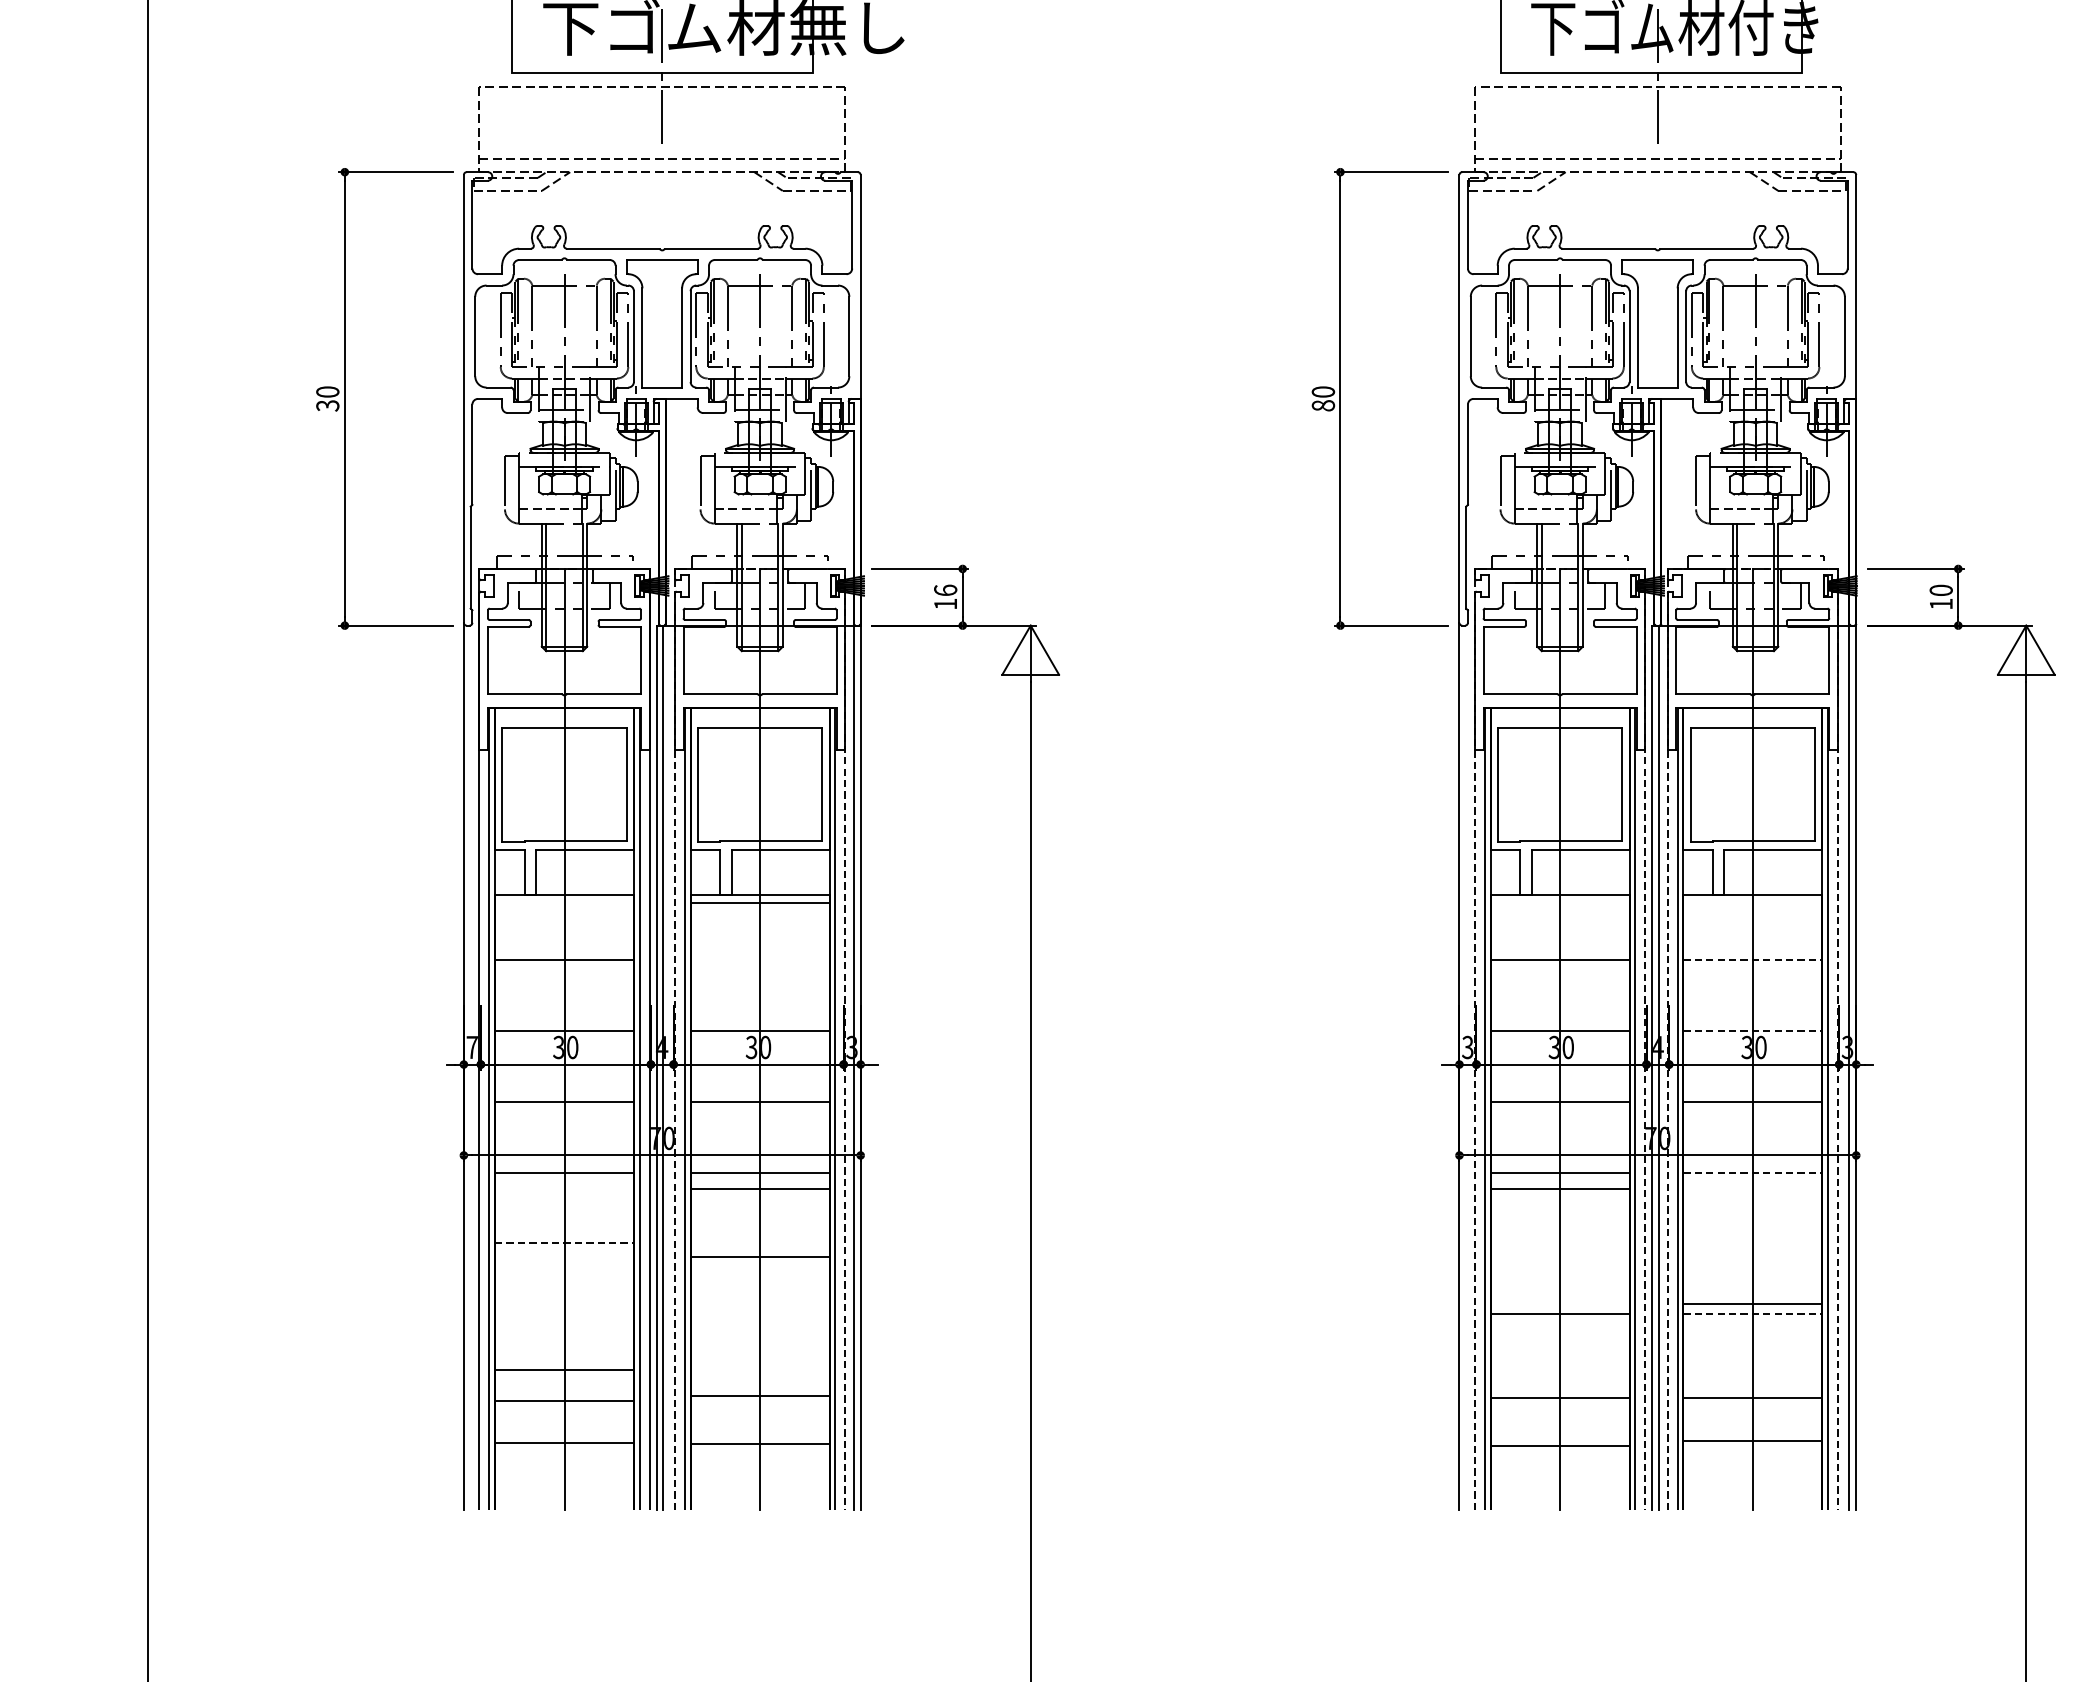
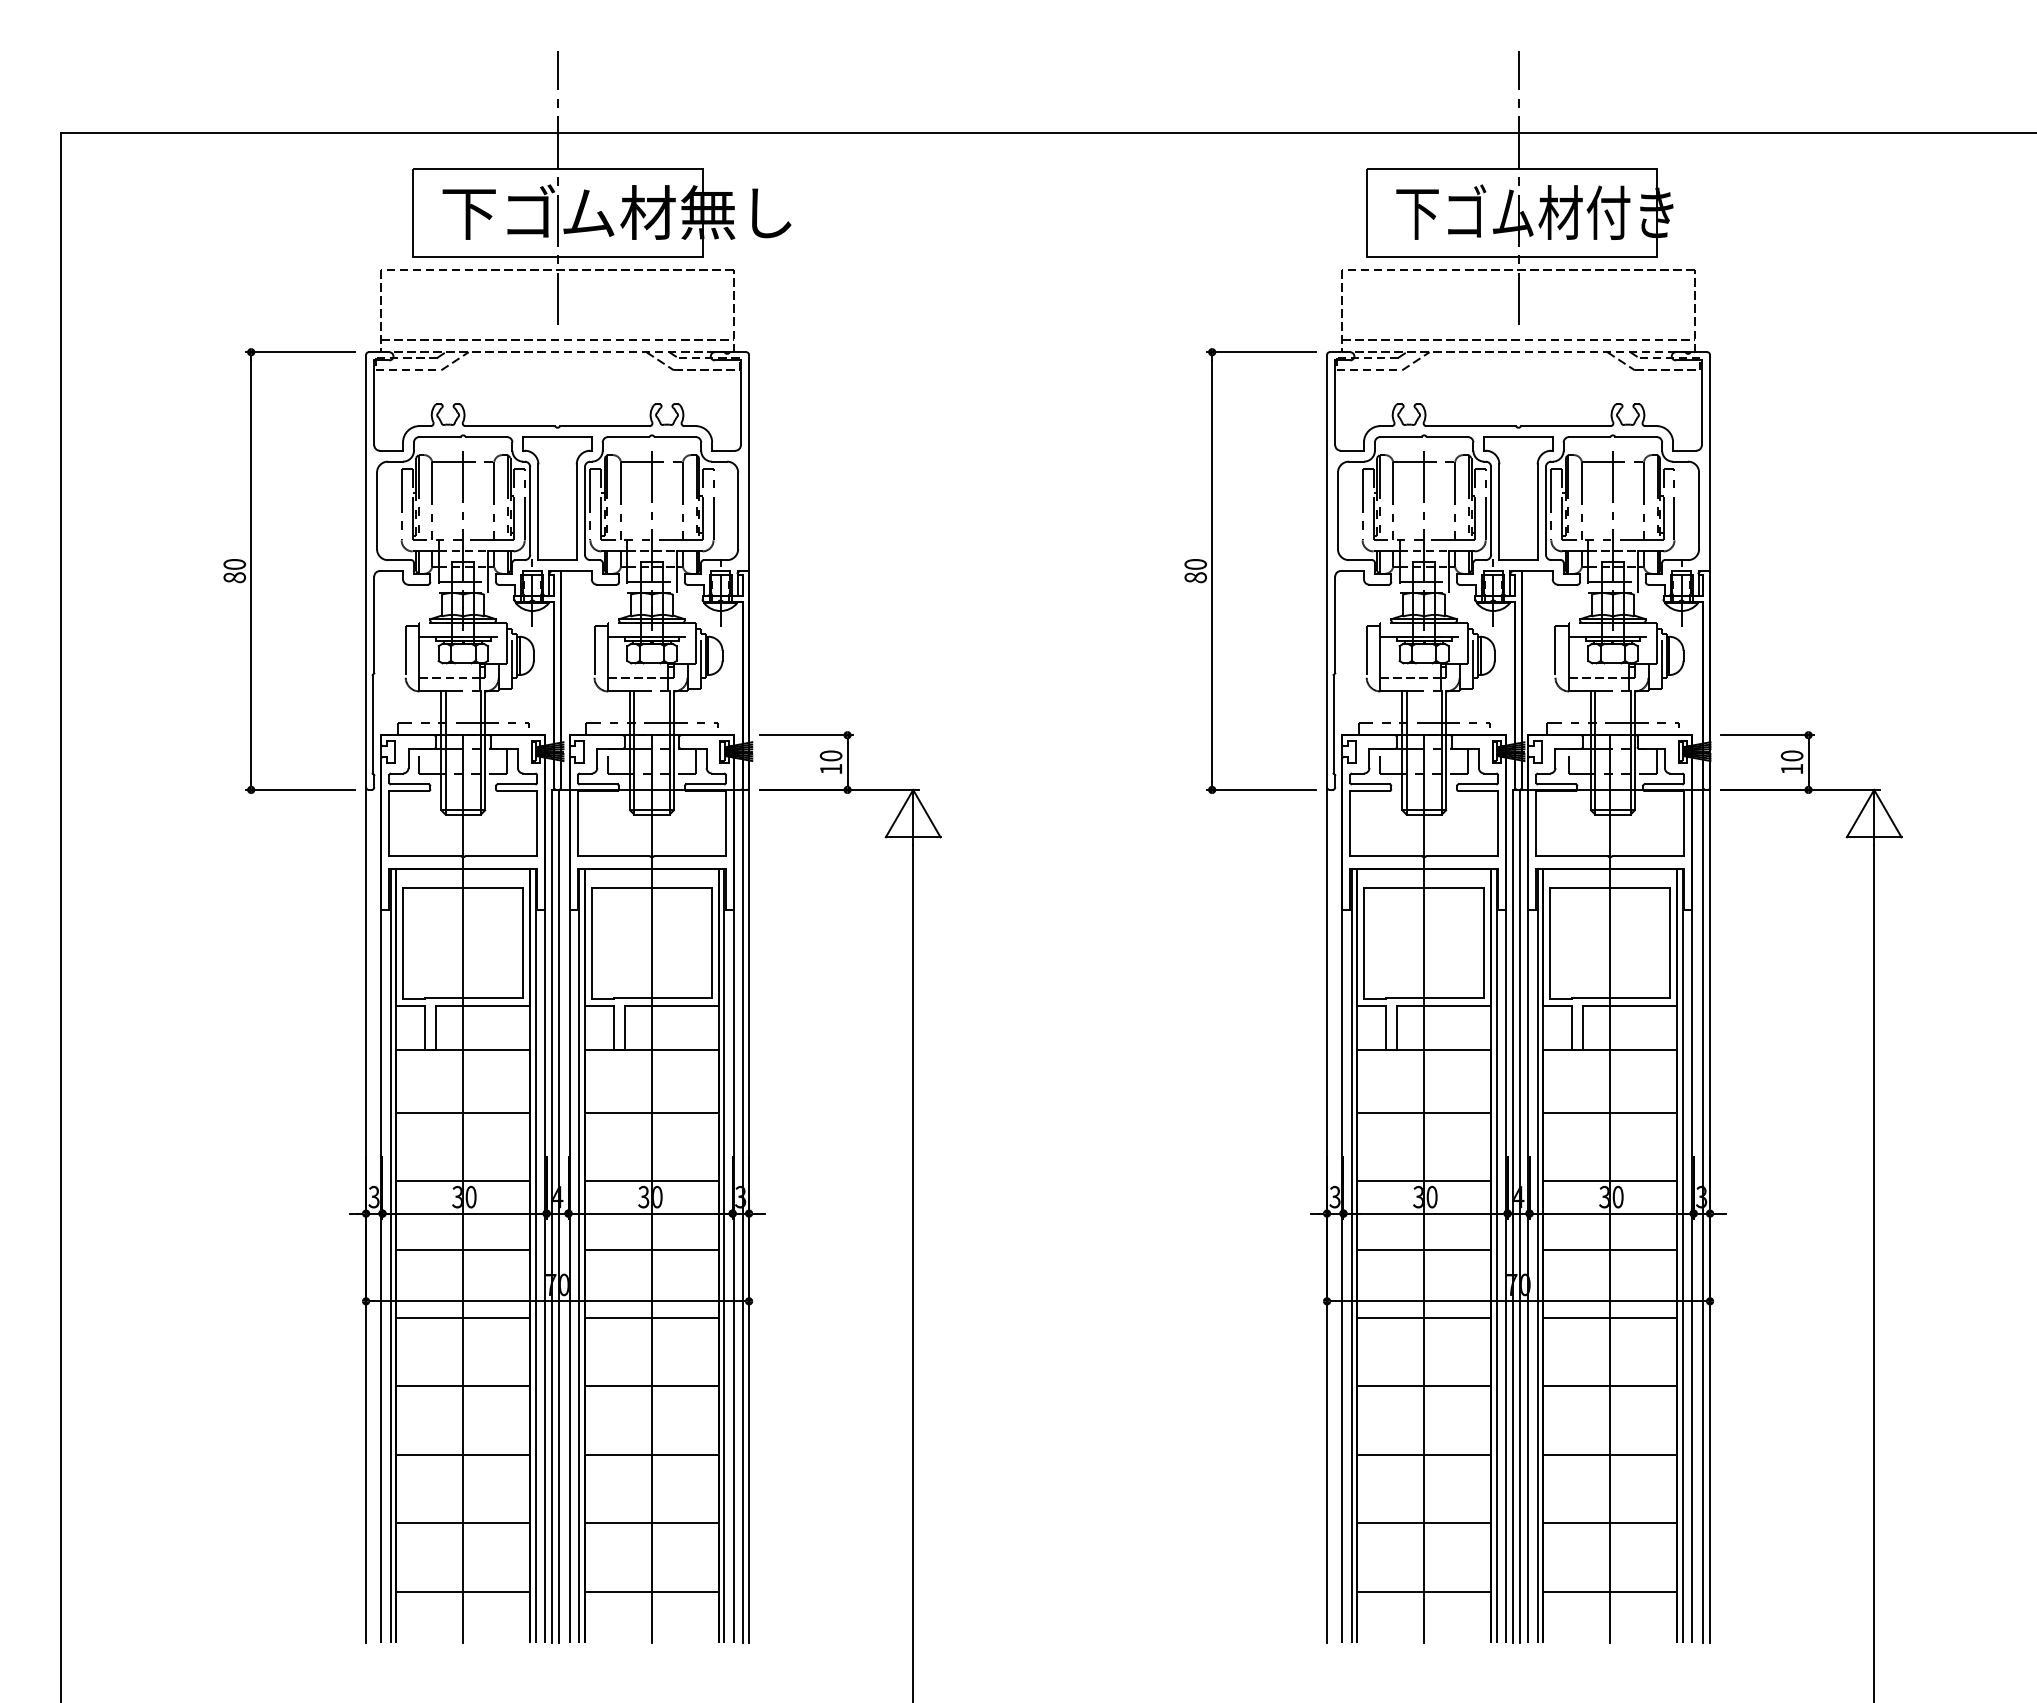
text: (327, 405) -> (234, 577), 30 -> 80
line: (760, 569) -> (652, 735), dashed -> solid
line: (1560, 569) -> (1424, 735), dashed -> solid
line: (1753, 569) -> (1610, 735), dashed -> solid
text: (945, 589) -> (830, 755), 16 -> 10
line: (759, 902) -> (651, 1112), moved
line: (1753, 959) -> (1610, 1112), dashed -> solid
line: (1753, 1031) -> (1610, 1181), dashed -> solid
text: (471, 1046) -> (373, 1196), 7 -> 3
line: (1753, 1172) -> (1610, 1317), dashed -> solid
line: (759, 1188) -> (651, 1386), moved
line: (1560, 1188) -> (1424, 1386), moved
line: (564, 1243) -> (463, 1386), dashed -> solid
line: (759, 1257) -> (651, 1454), moved
line: (1753, 1303) -> (1610, 1386), moved
line: (1753, 1314) -> (1610, 1454), dashed -> solid
line: (564, 1370) -> (463, 1454), moved
line: (759, 1395) -> (651, 1591), moved
line: (1560, 1398) -> (1424, 1591), moved
line: (1753, 1398) -> (1610, 1591), moved
line: (564, 1401) -> (463, 1591), moved
line: (1753, 1441) -> (1610, 1523), moved
line: (564, 1443) -> (463, 1523), moved
line: (759, 1444) -> (651, 1523), moved
line: (1560, 1446) -> (1424, 1523), moved

